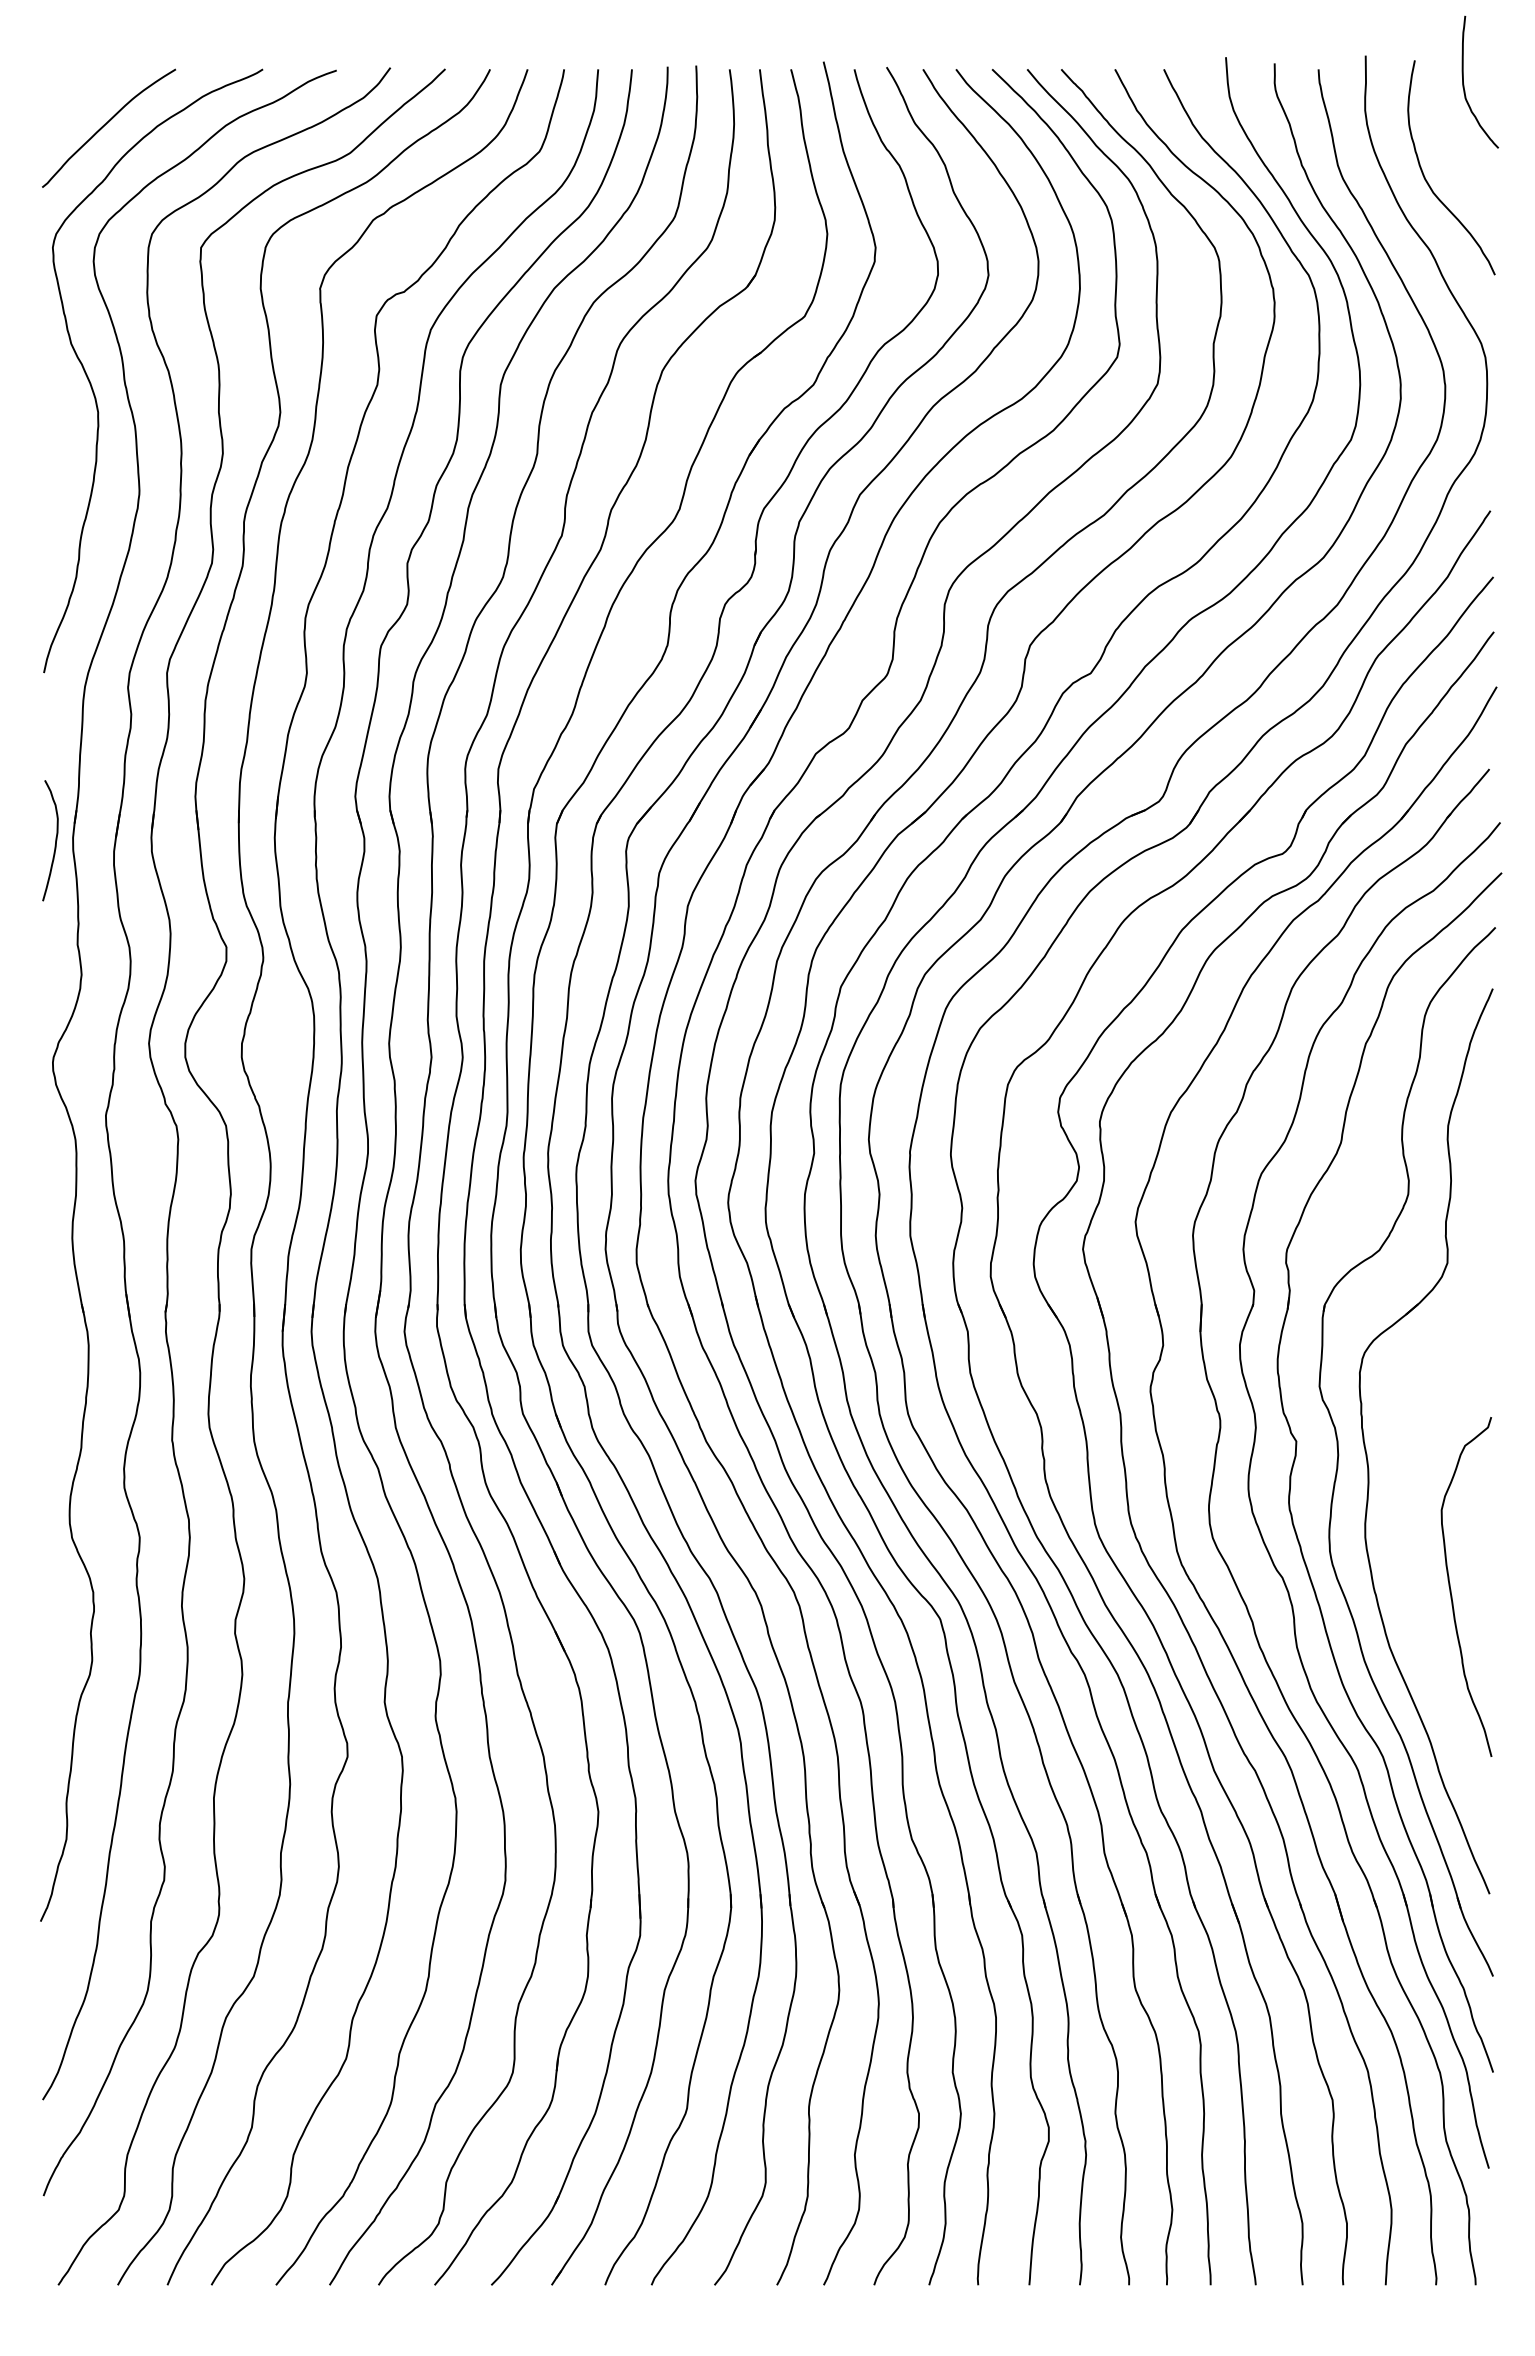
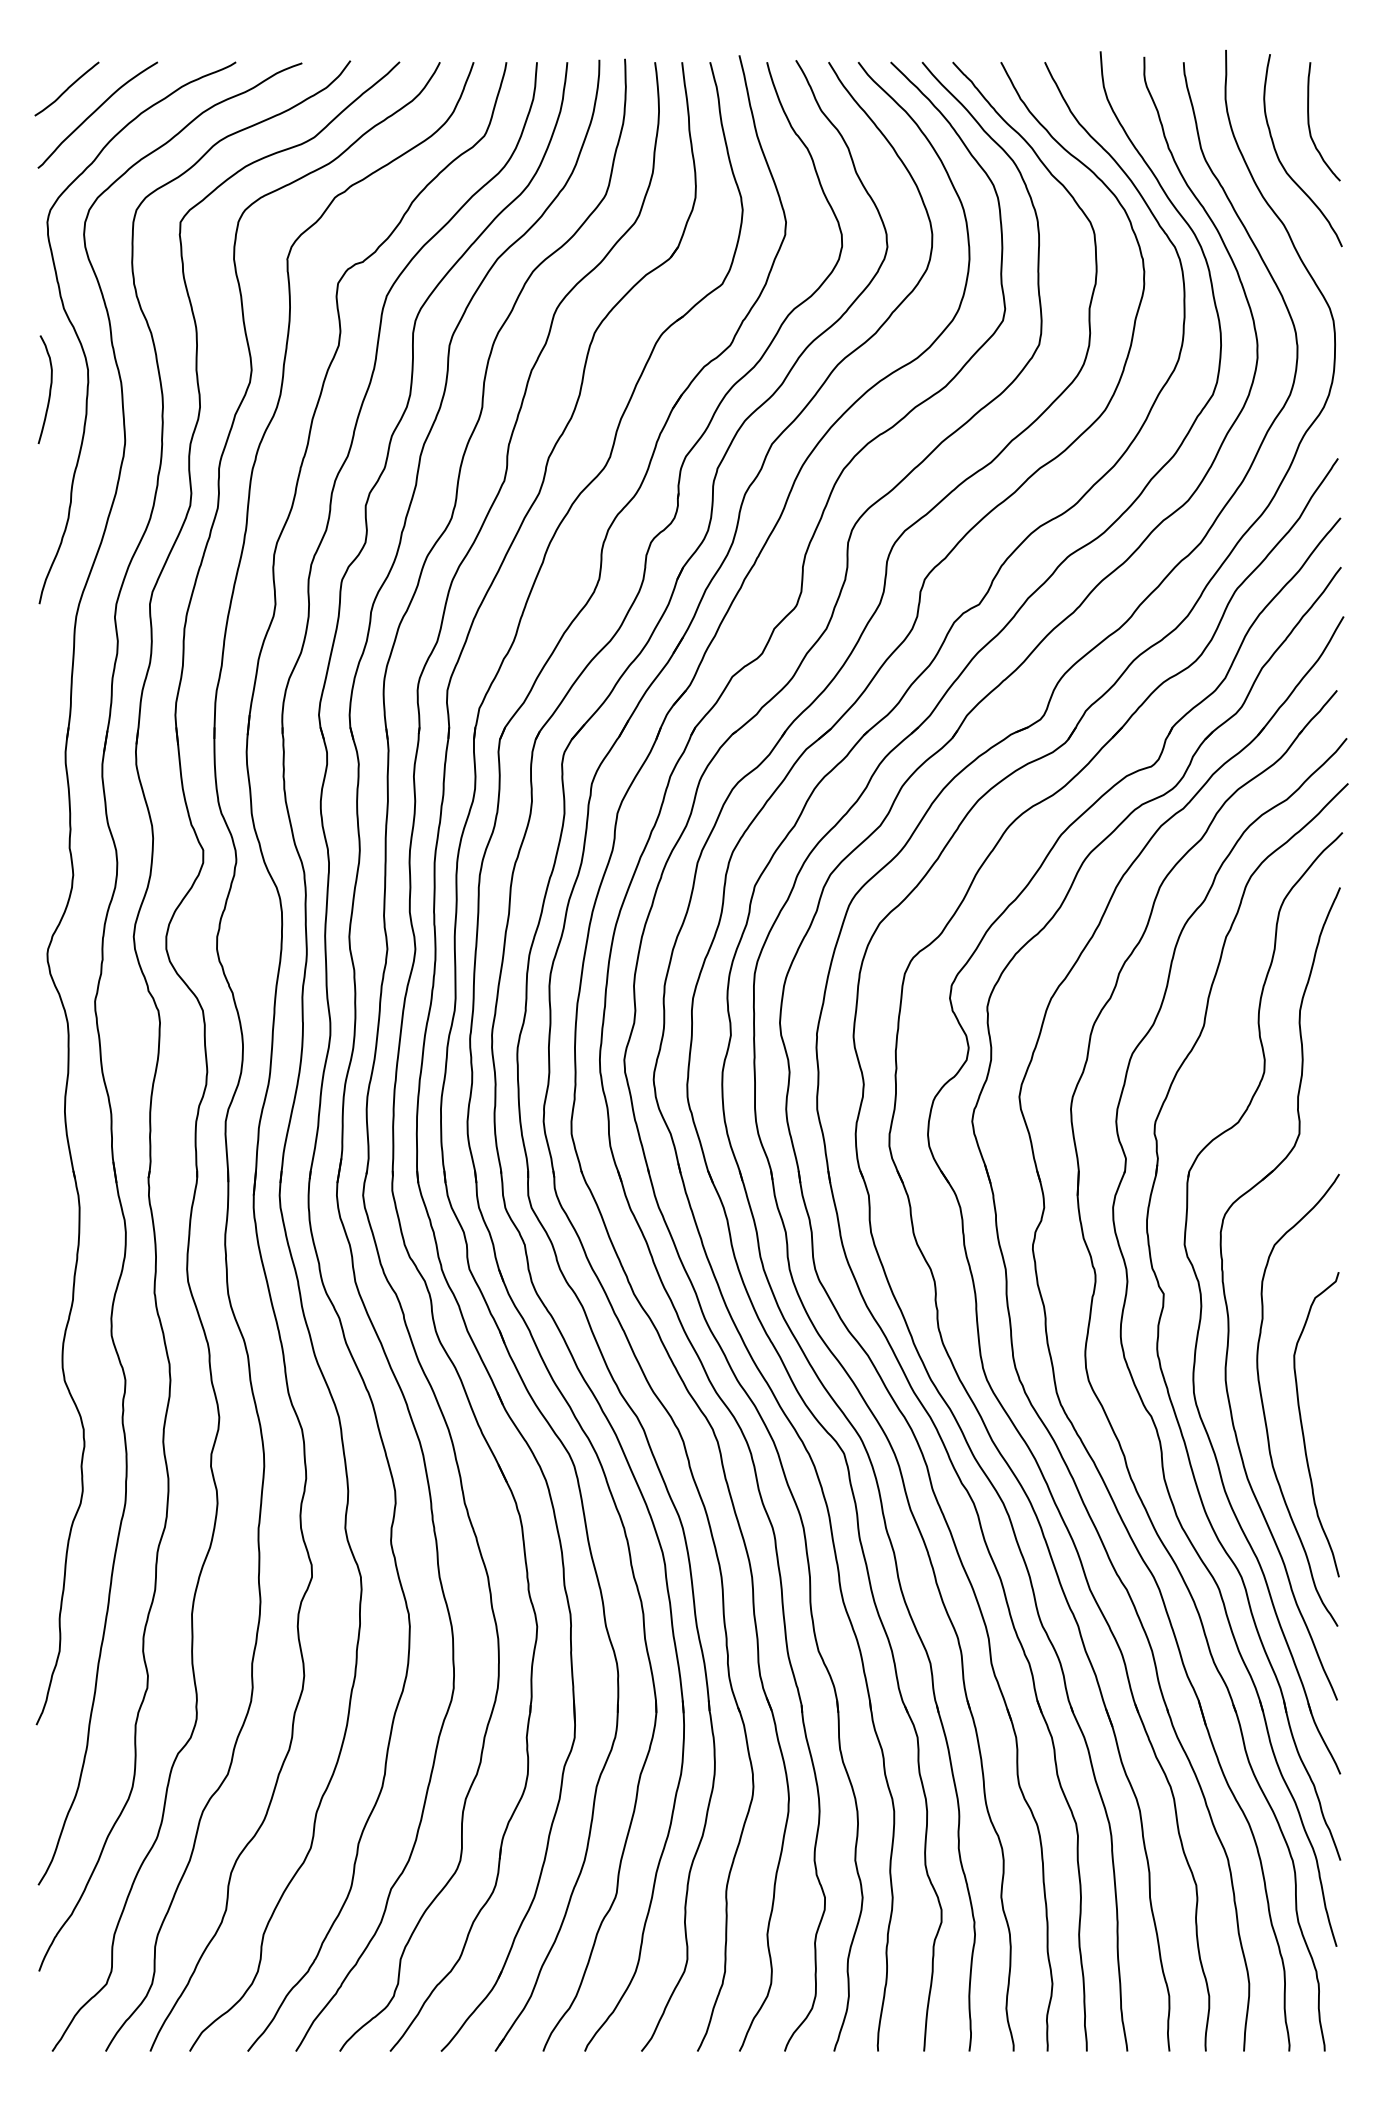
curve: (1464, 81) -> (1309, 121), moved
curve: (74, 98) -> (66, 88), added
curve: (55, 840) -> (49, 389), moved
curve: (1407, 1562) -> (1263, 1402), added

